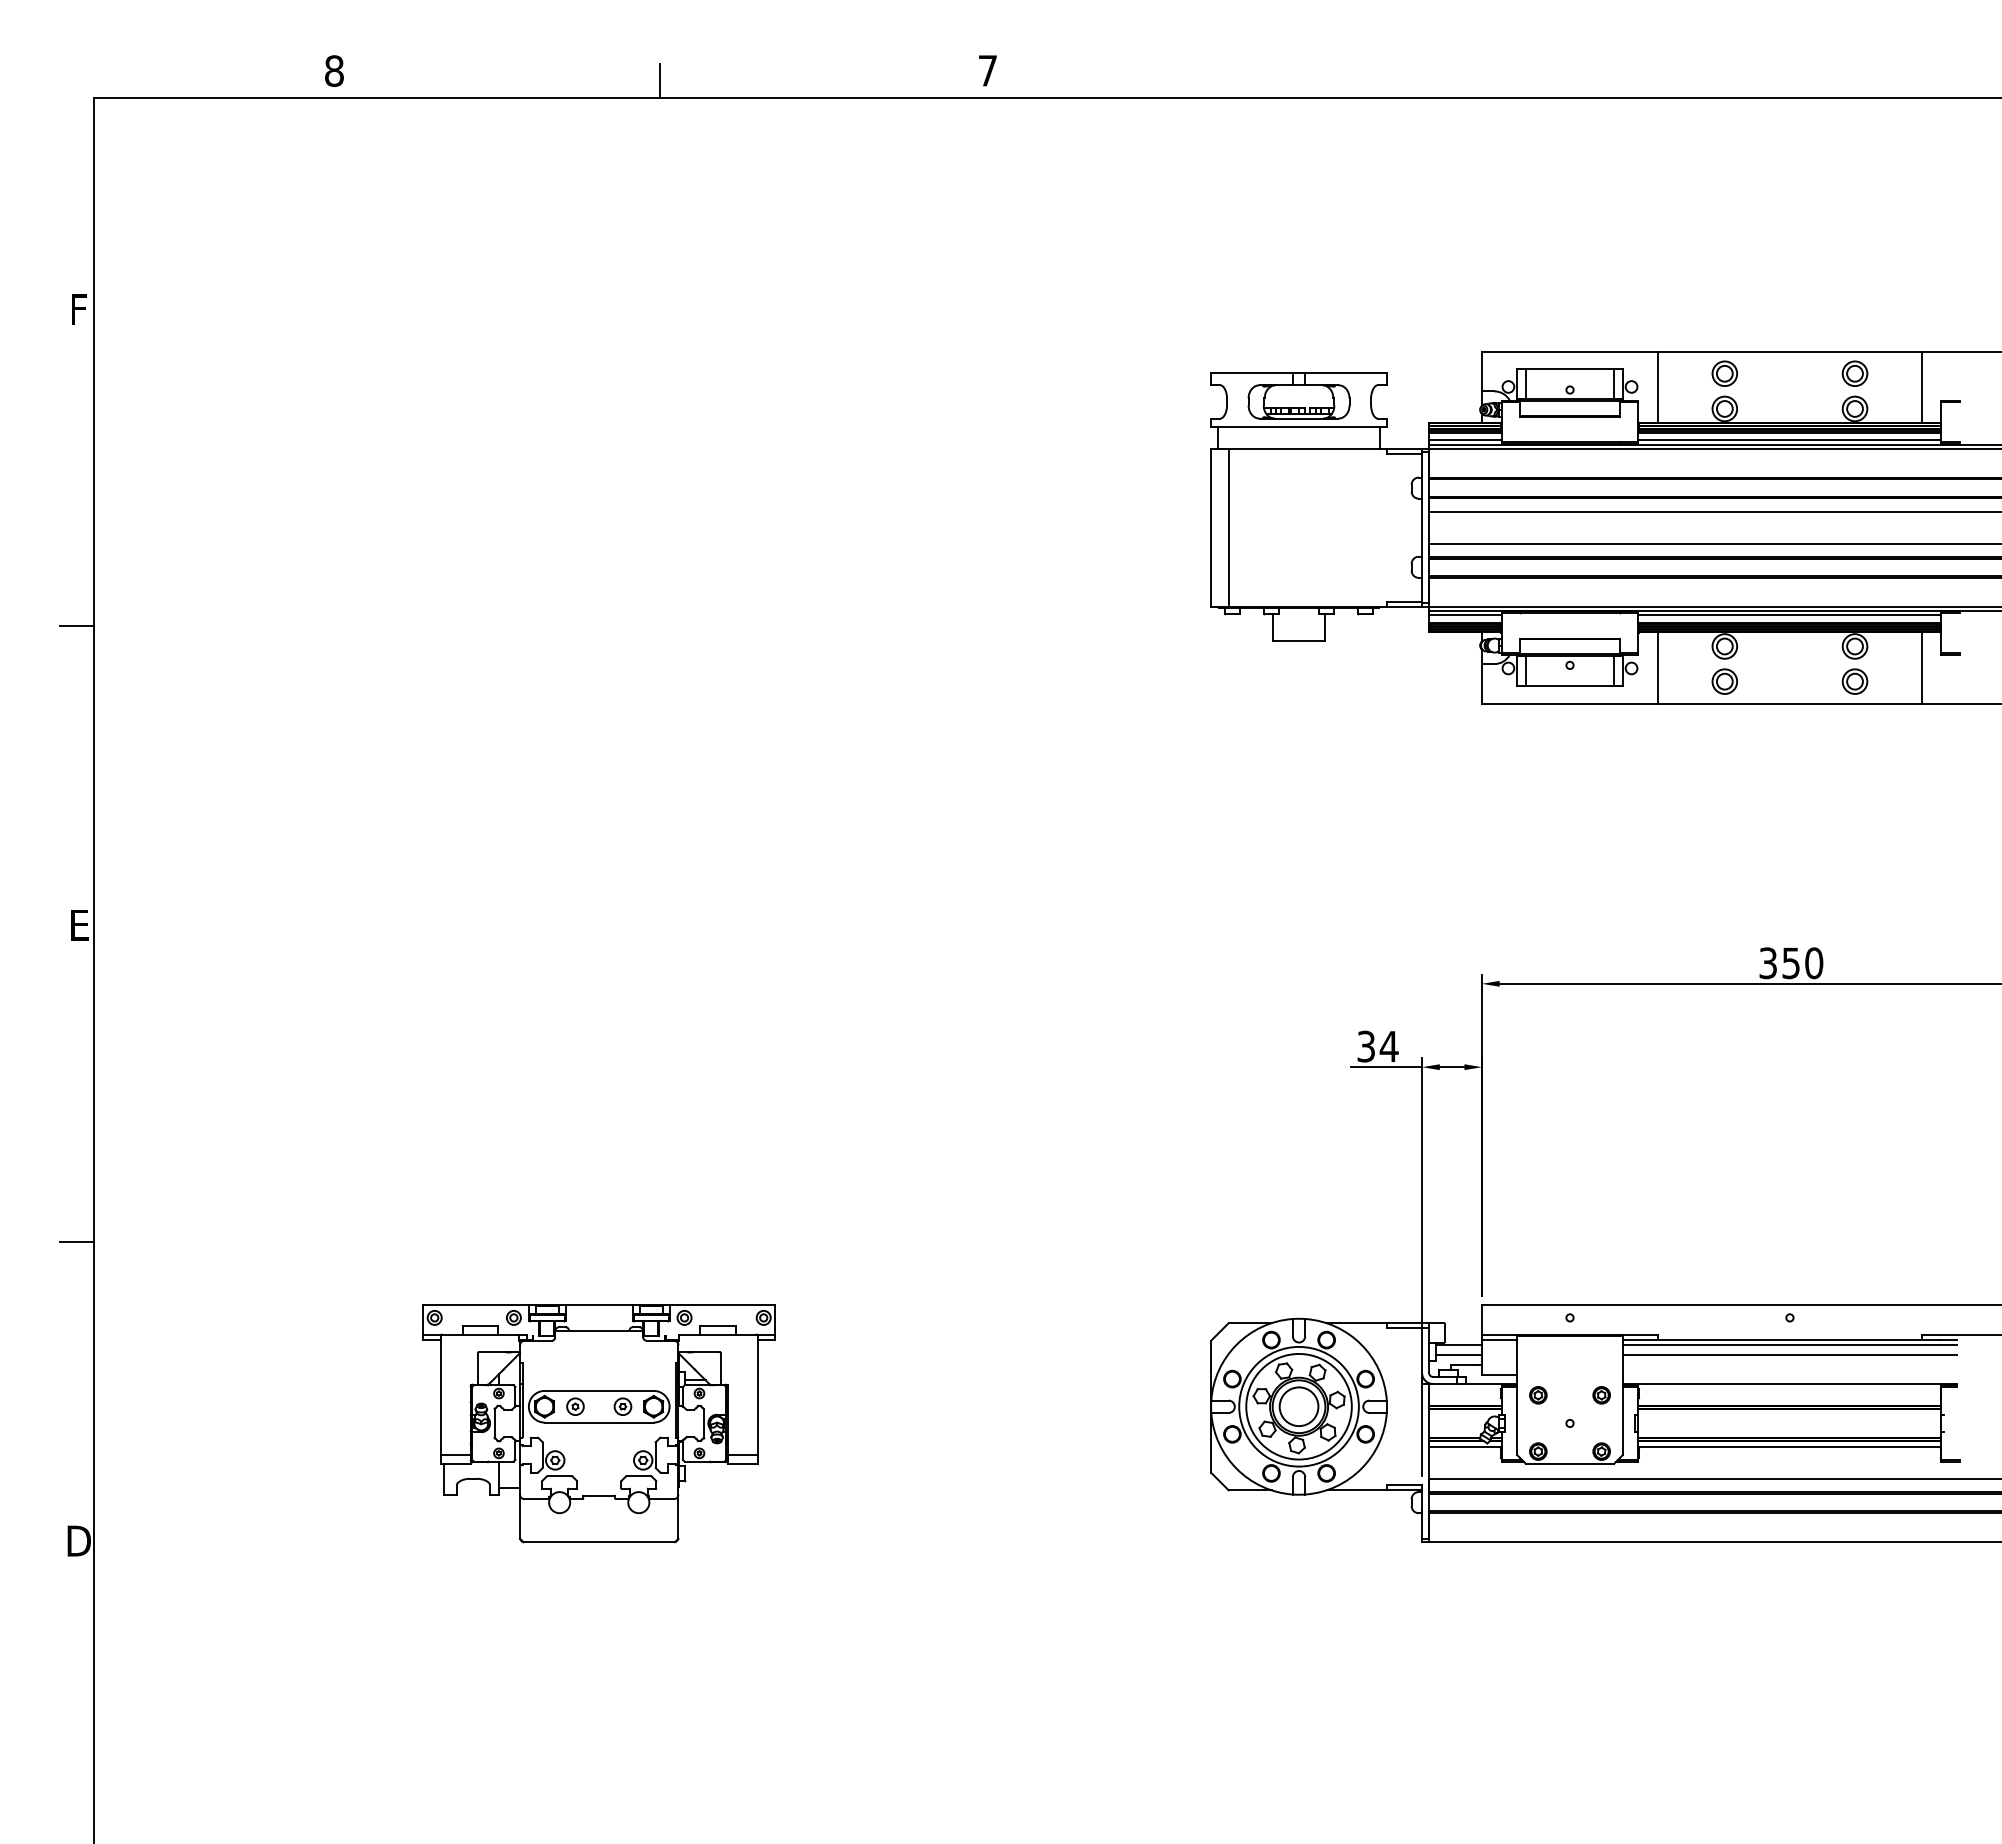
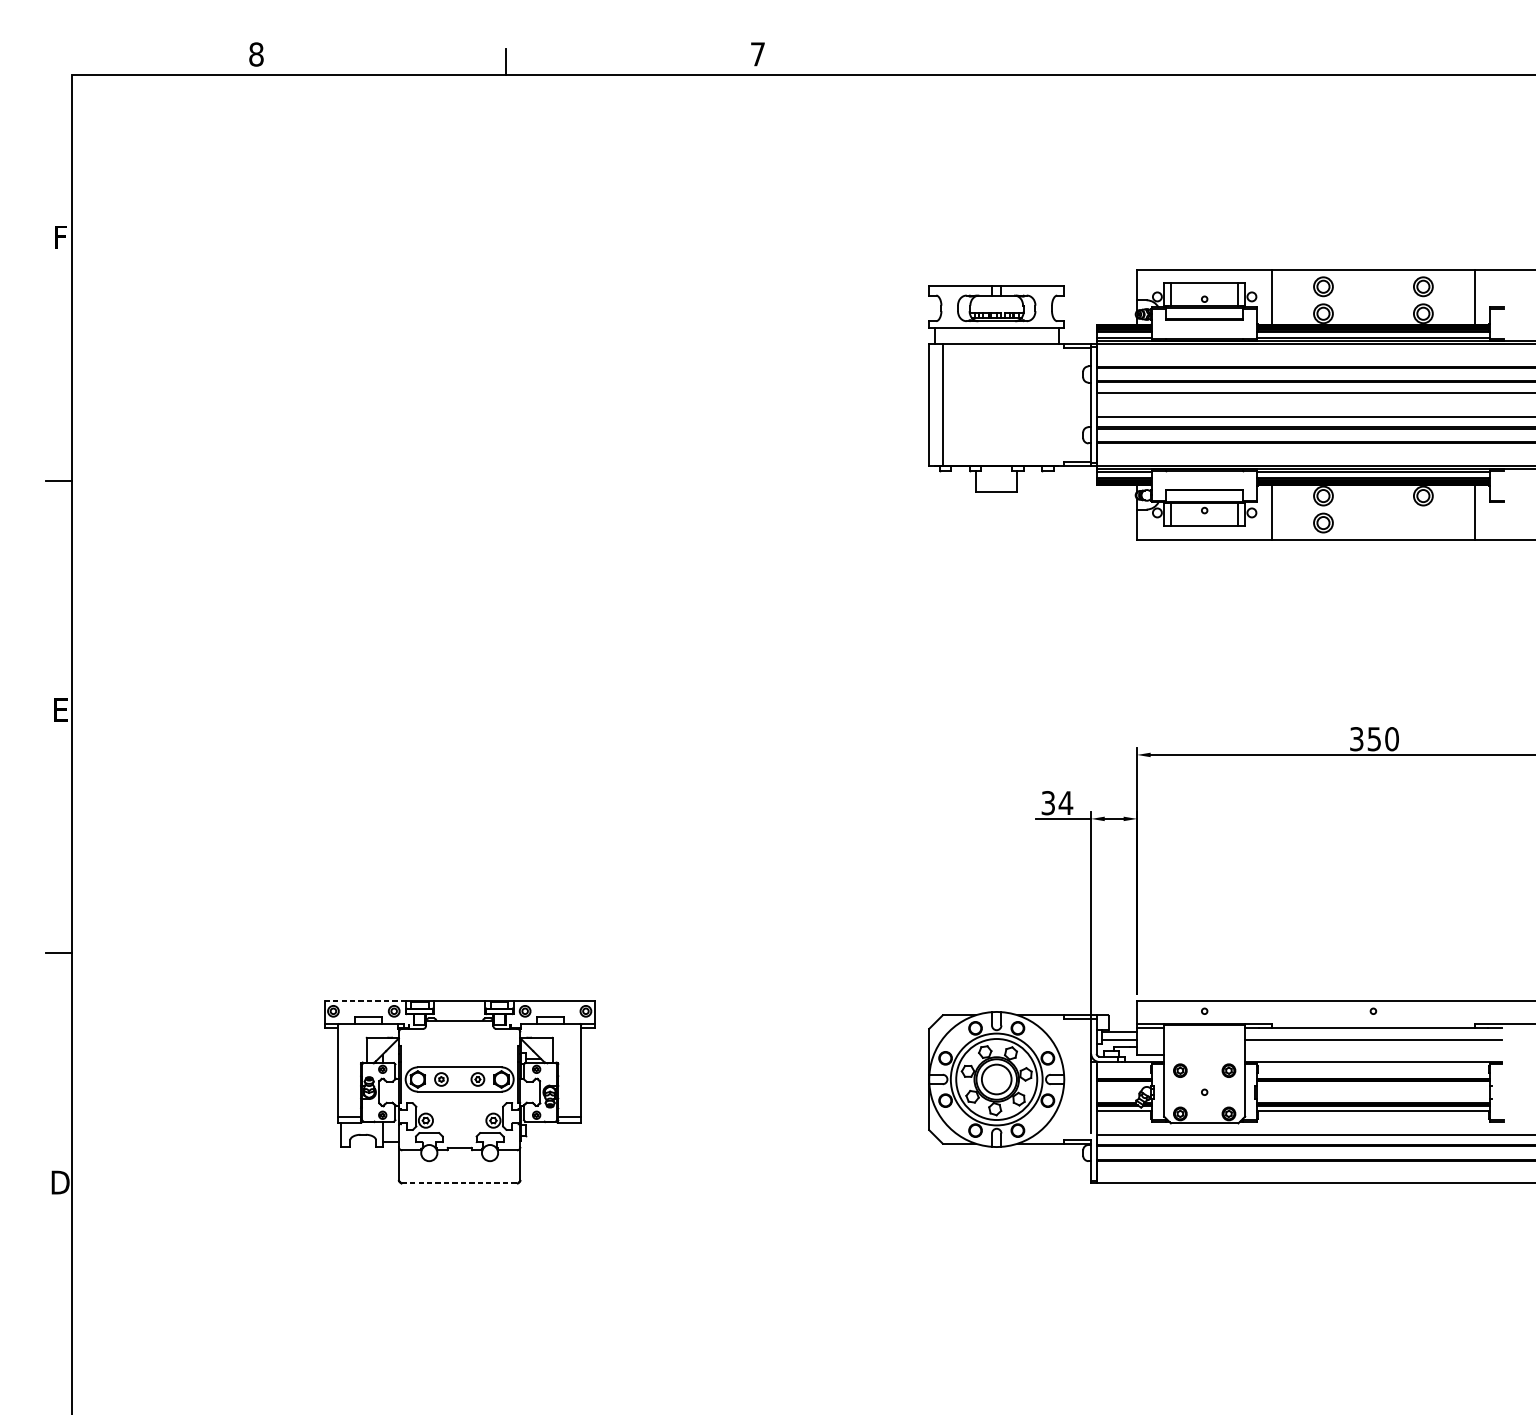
part: (1854, 681) -> (1422, 522), removed
line: (476, 1304) -> (365, 1001), solid -> dashed
line: (1789, 1345) -> (1373, 1032), removed
line: (599, 1542) -> (459, 1183), solid -> dashed

